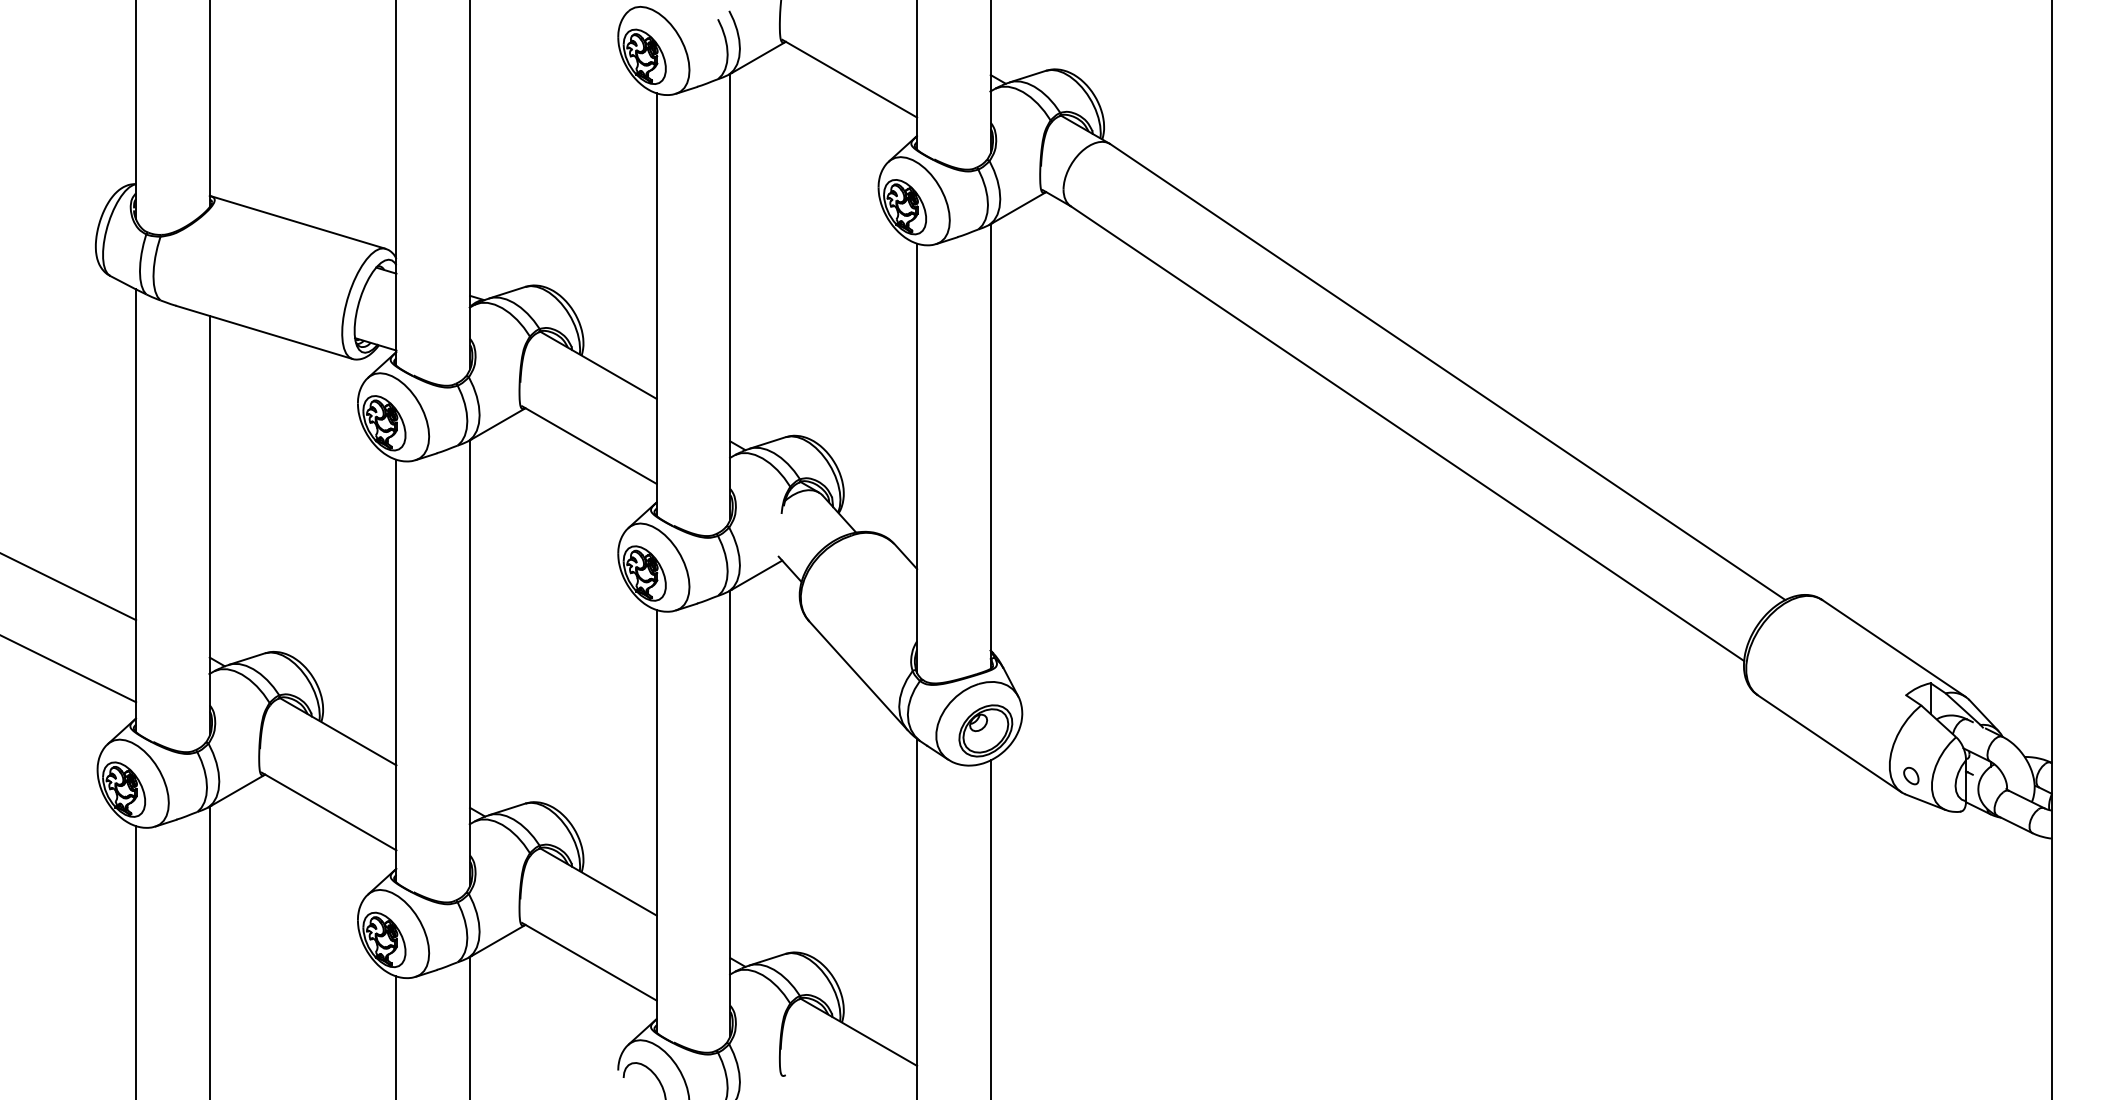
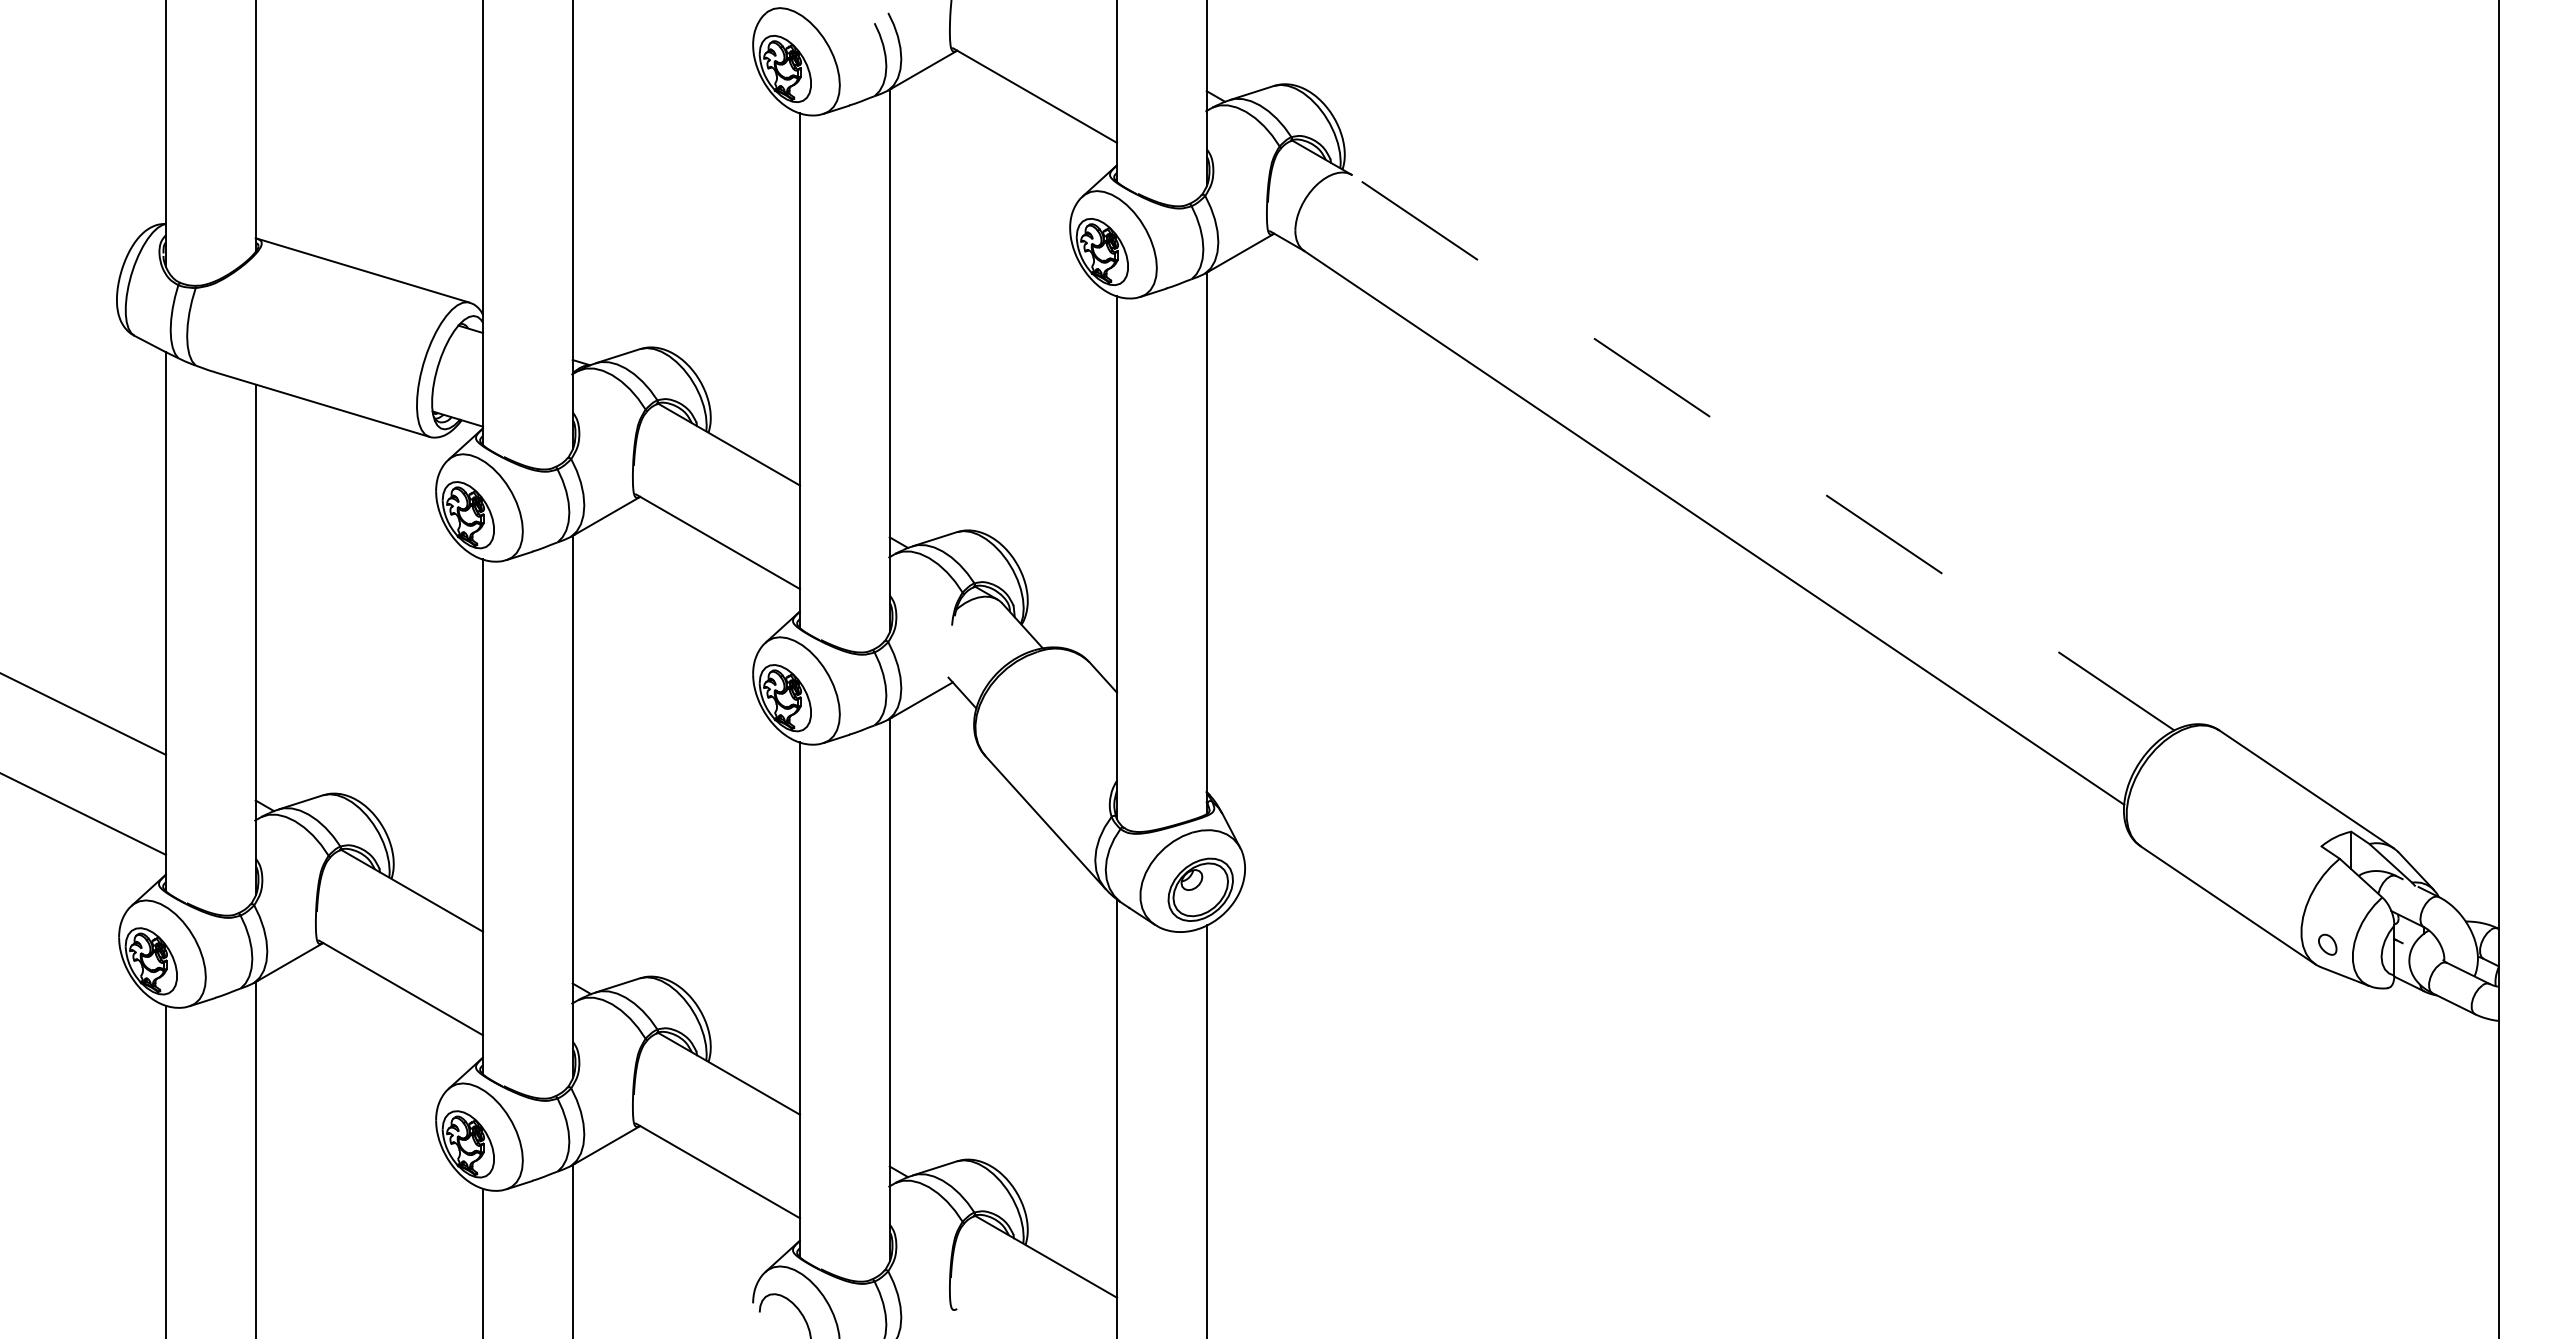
line: (1447, 371) -> (1763, 452), solid -> dashed

